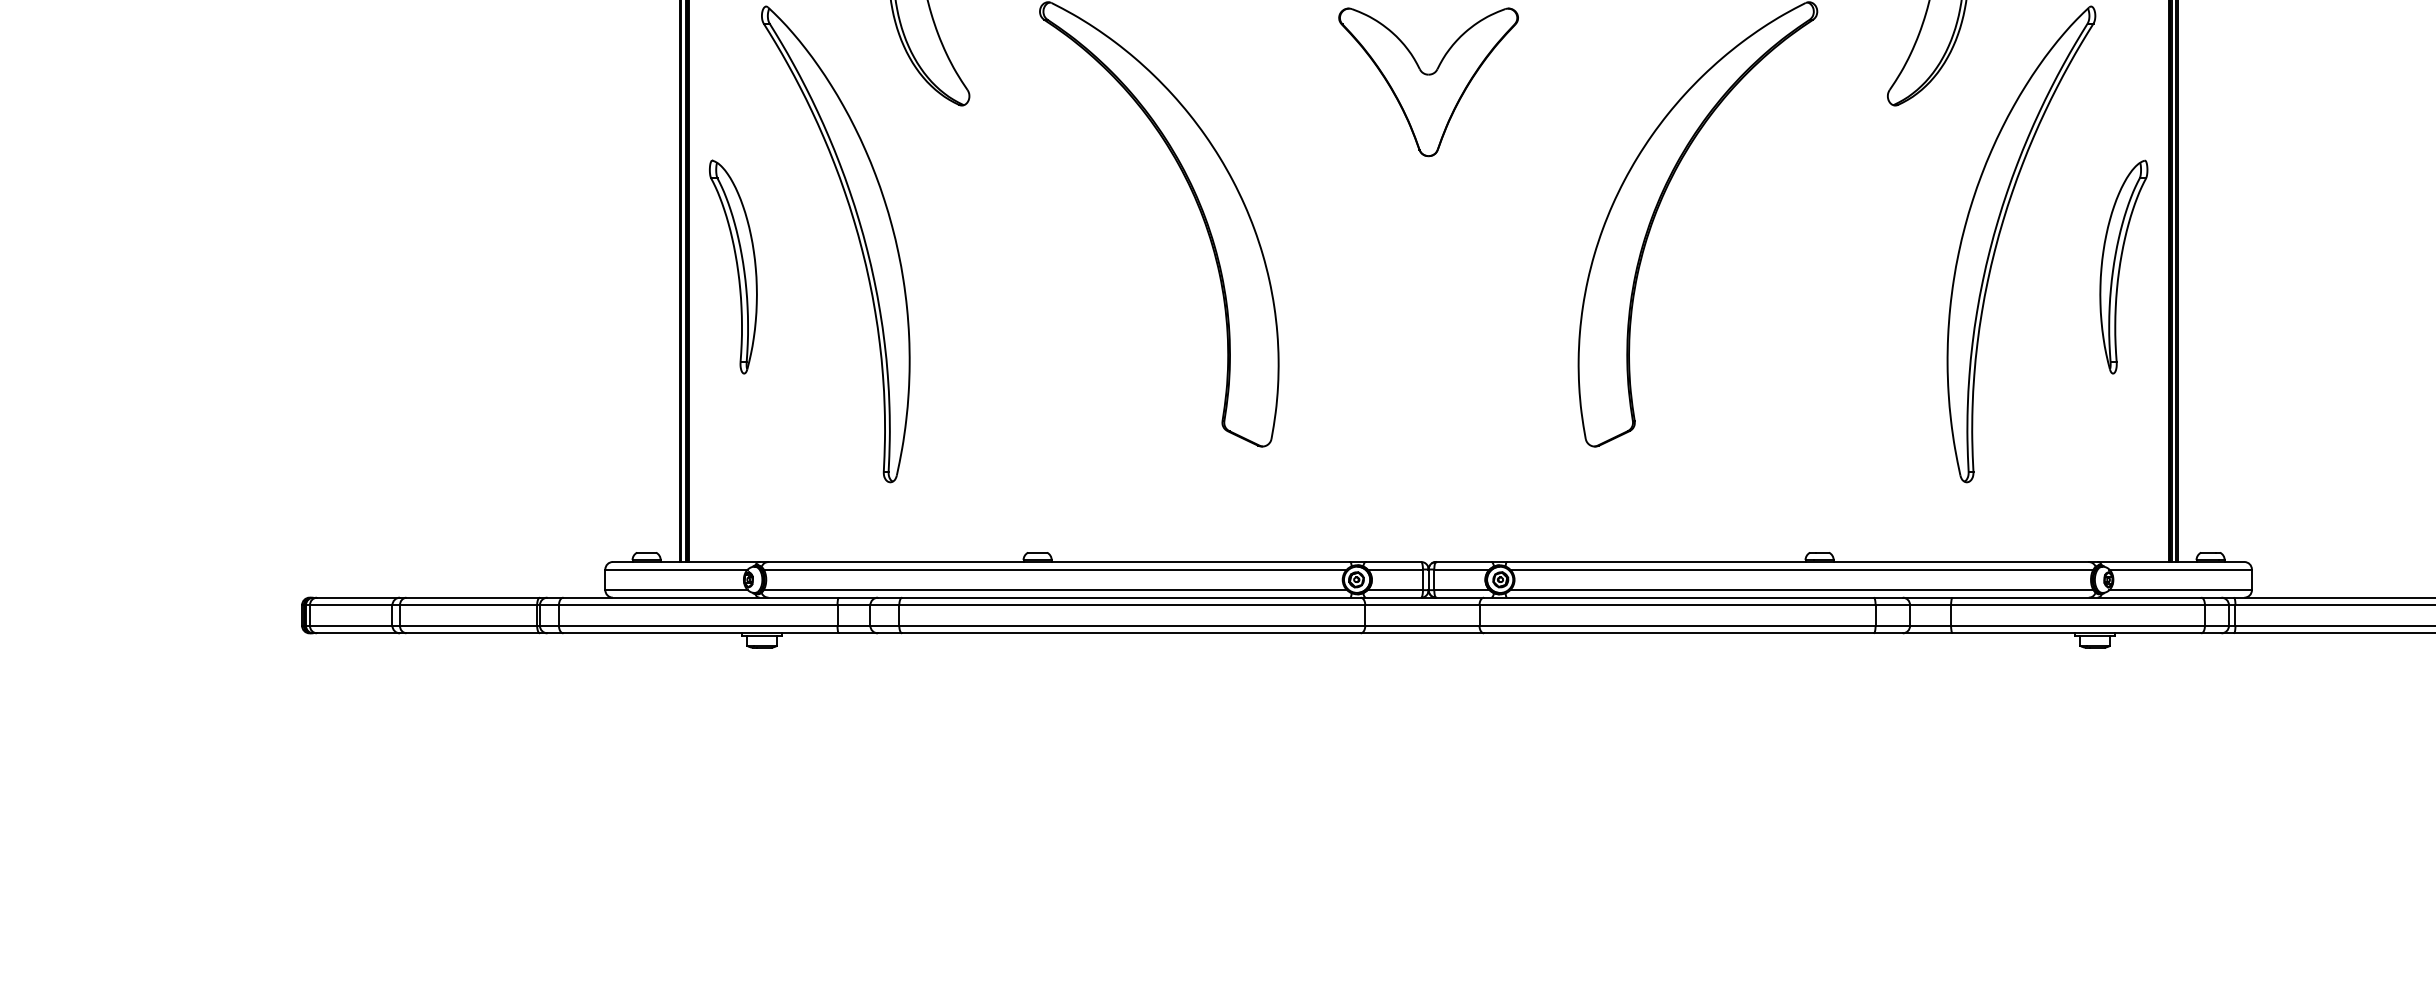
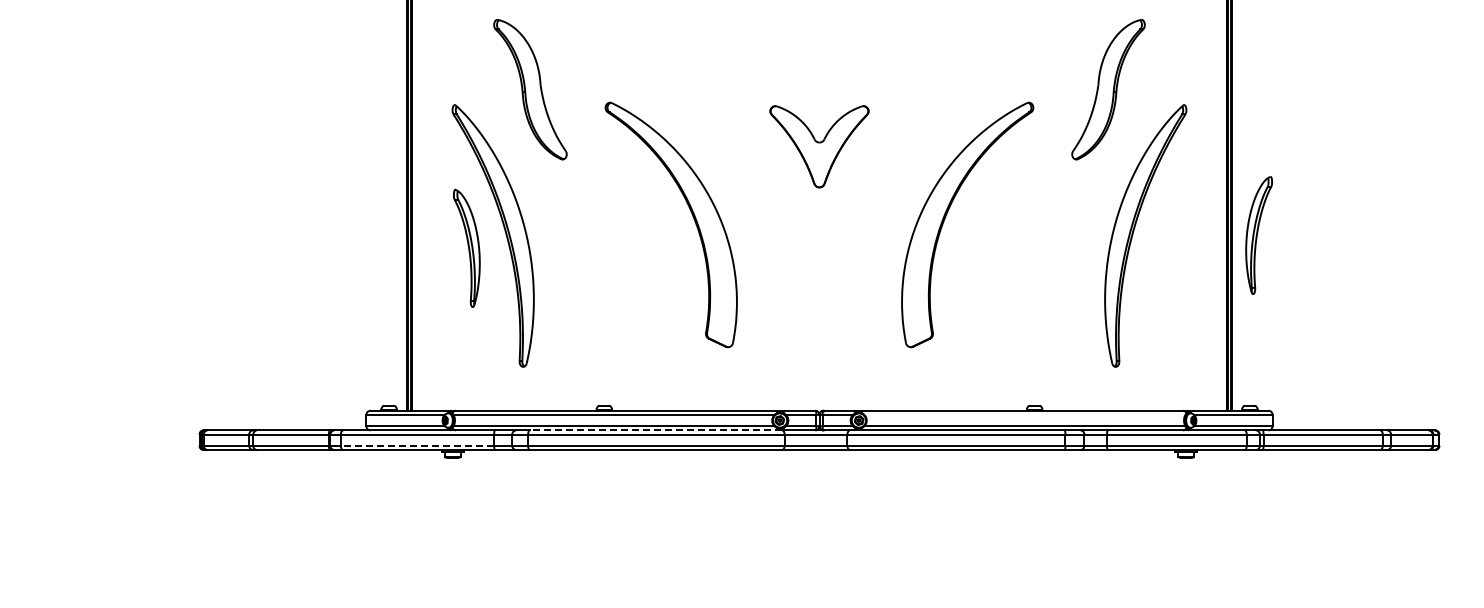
part: (732, 265) -> (466, 247), moved
part: (2122, 267) -> (1258, 235), moved
line: (1801, 568) -> (1024, 414), removed
line: (1130, 597) -> (655, 430), solid -> dashed
line: (698, 625) -> (417, 445), solid -> dashed

